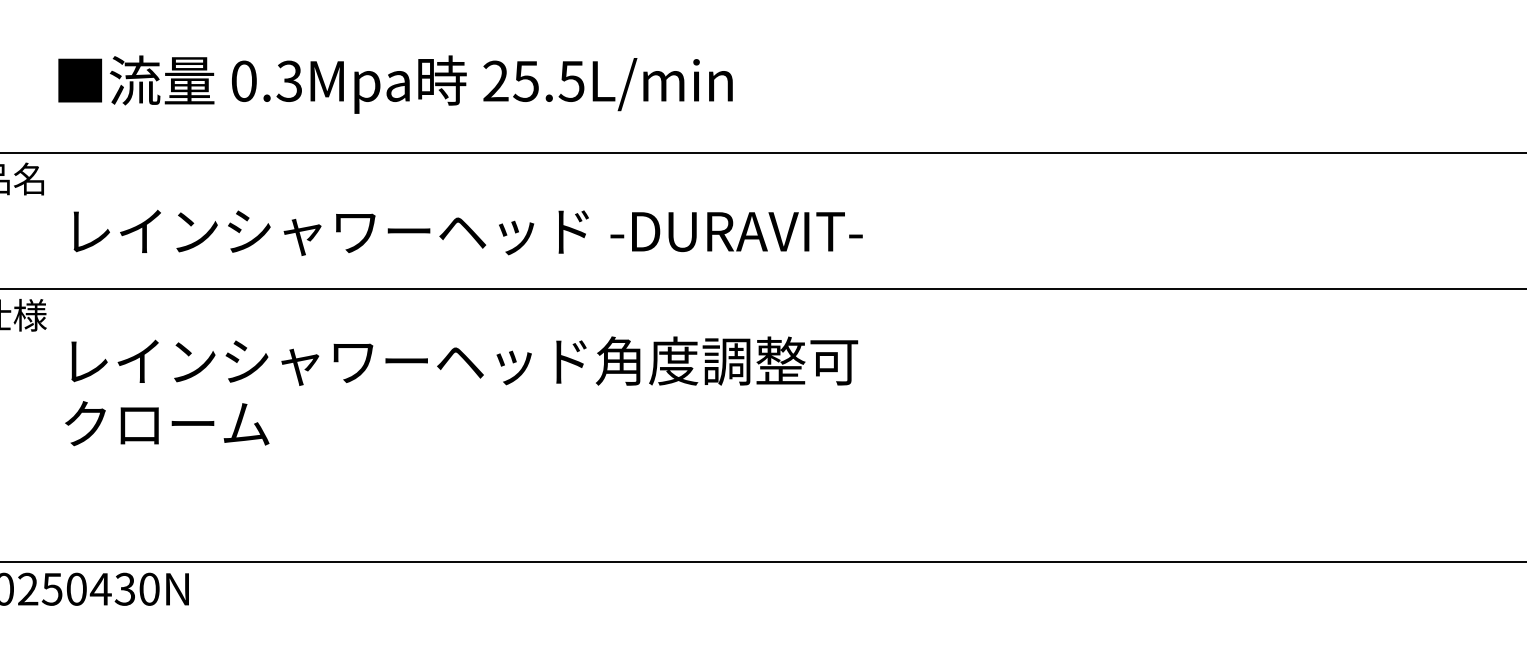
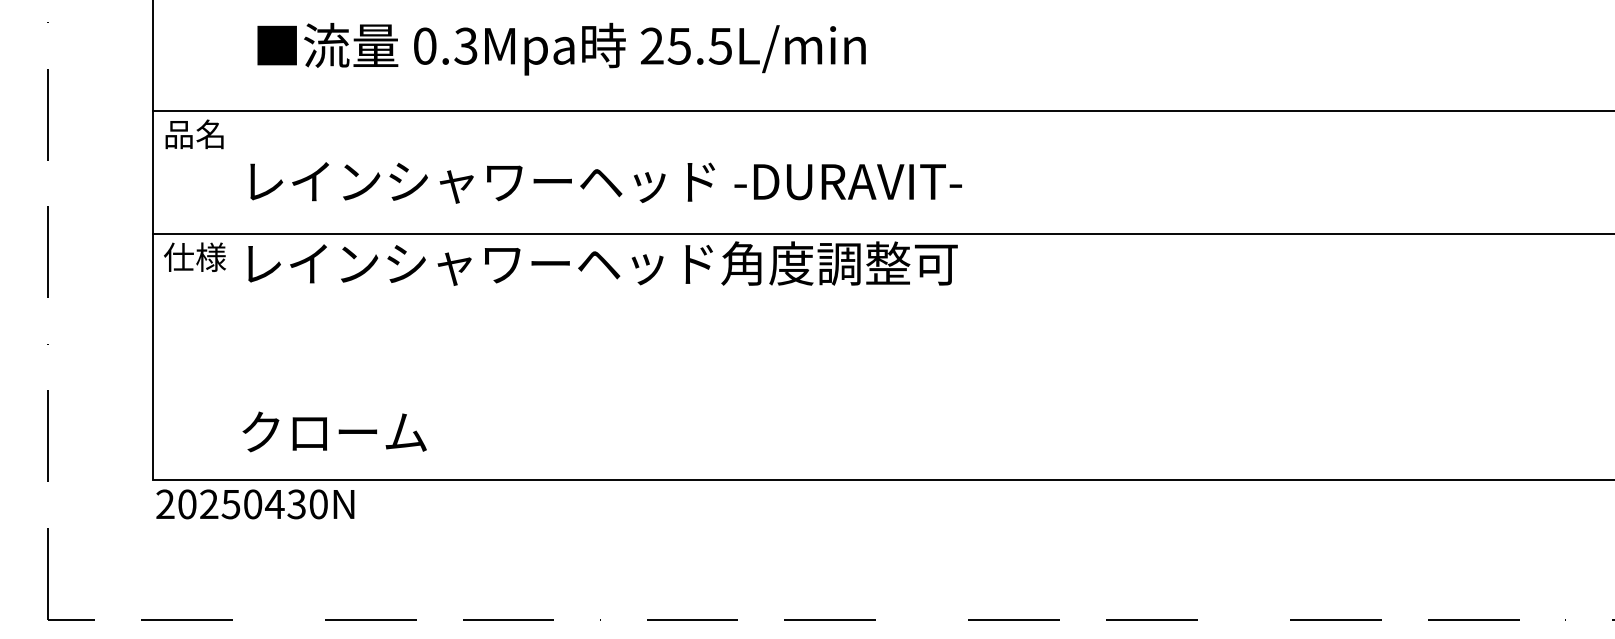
text: (395, 83) -> (561, 48), moved
text: (464, 361) -> (602, 263), moved
text: (167, 423) -> (334, 431), moved

